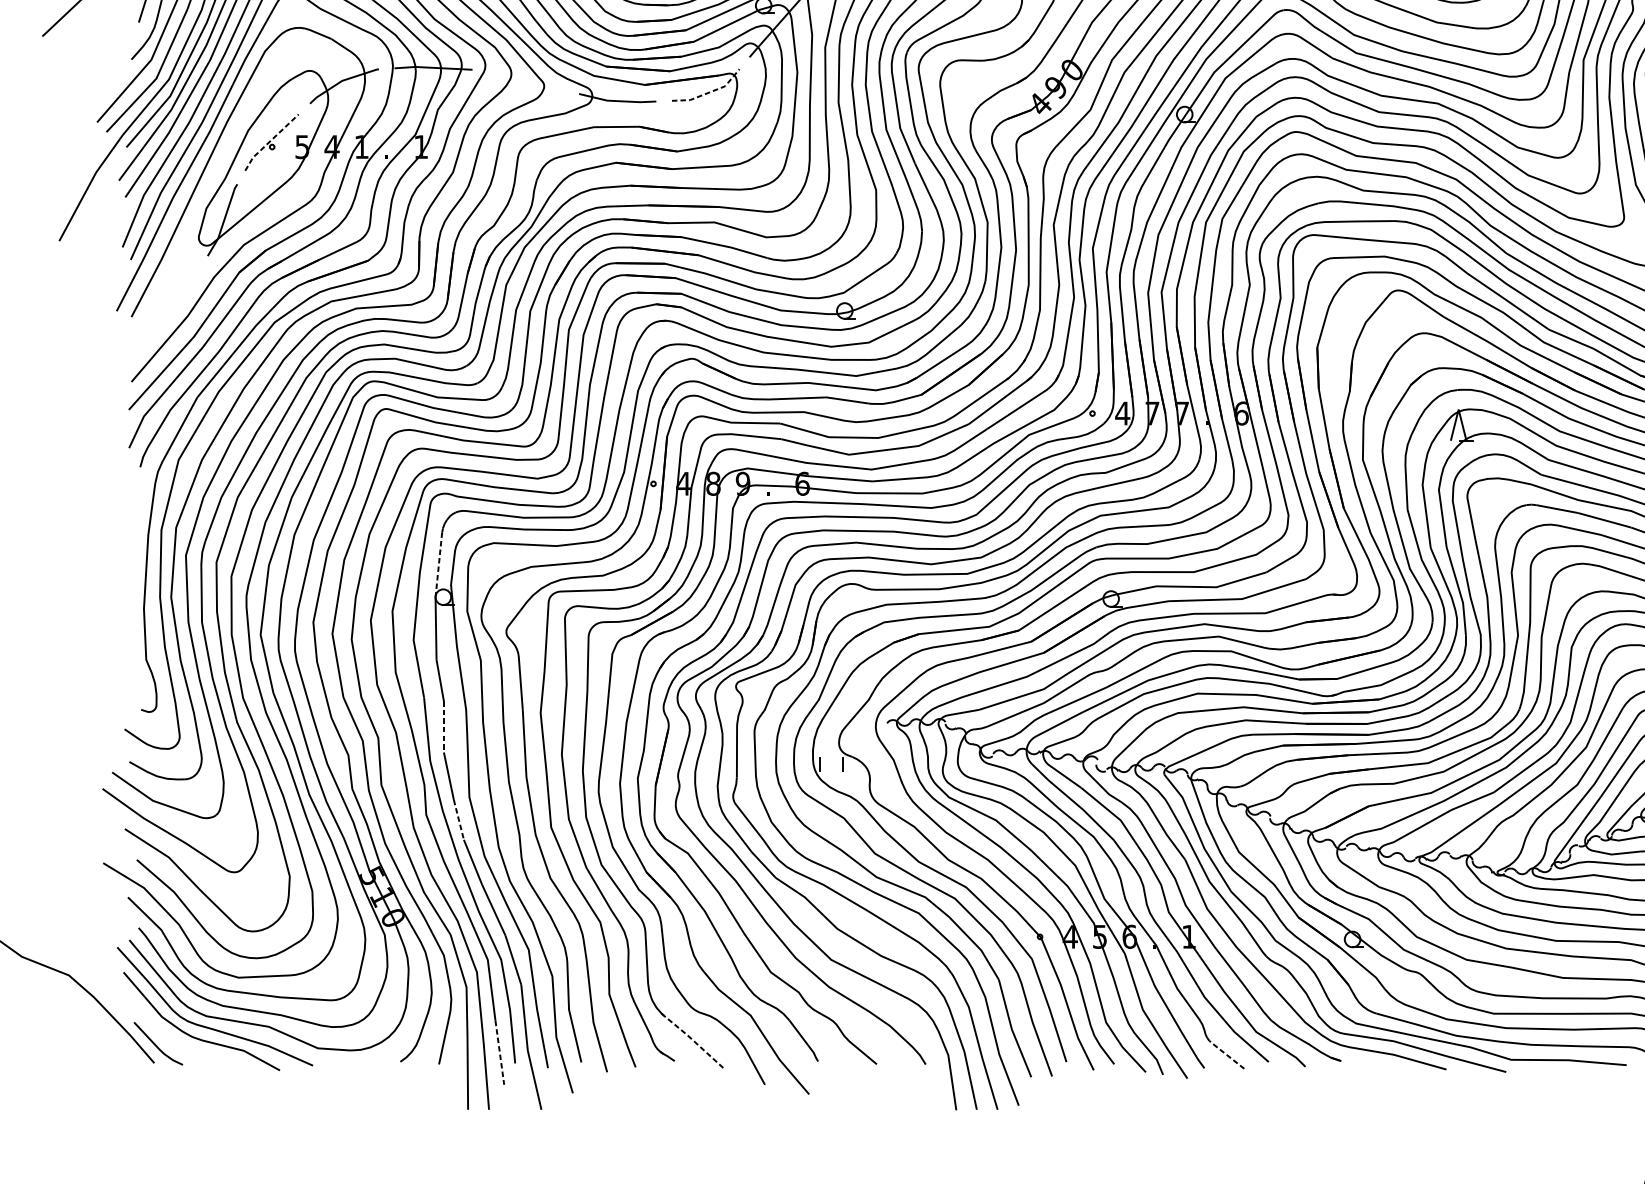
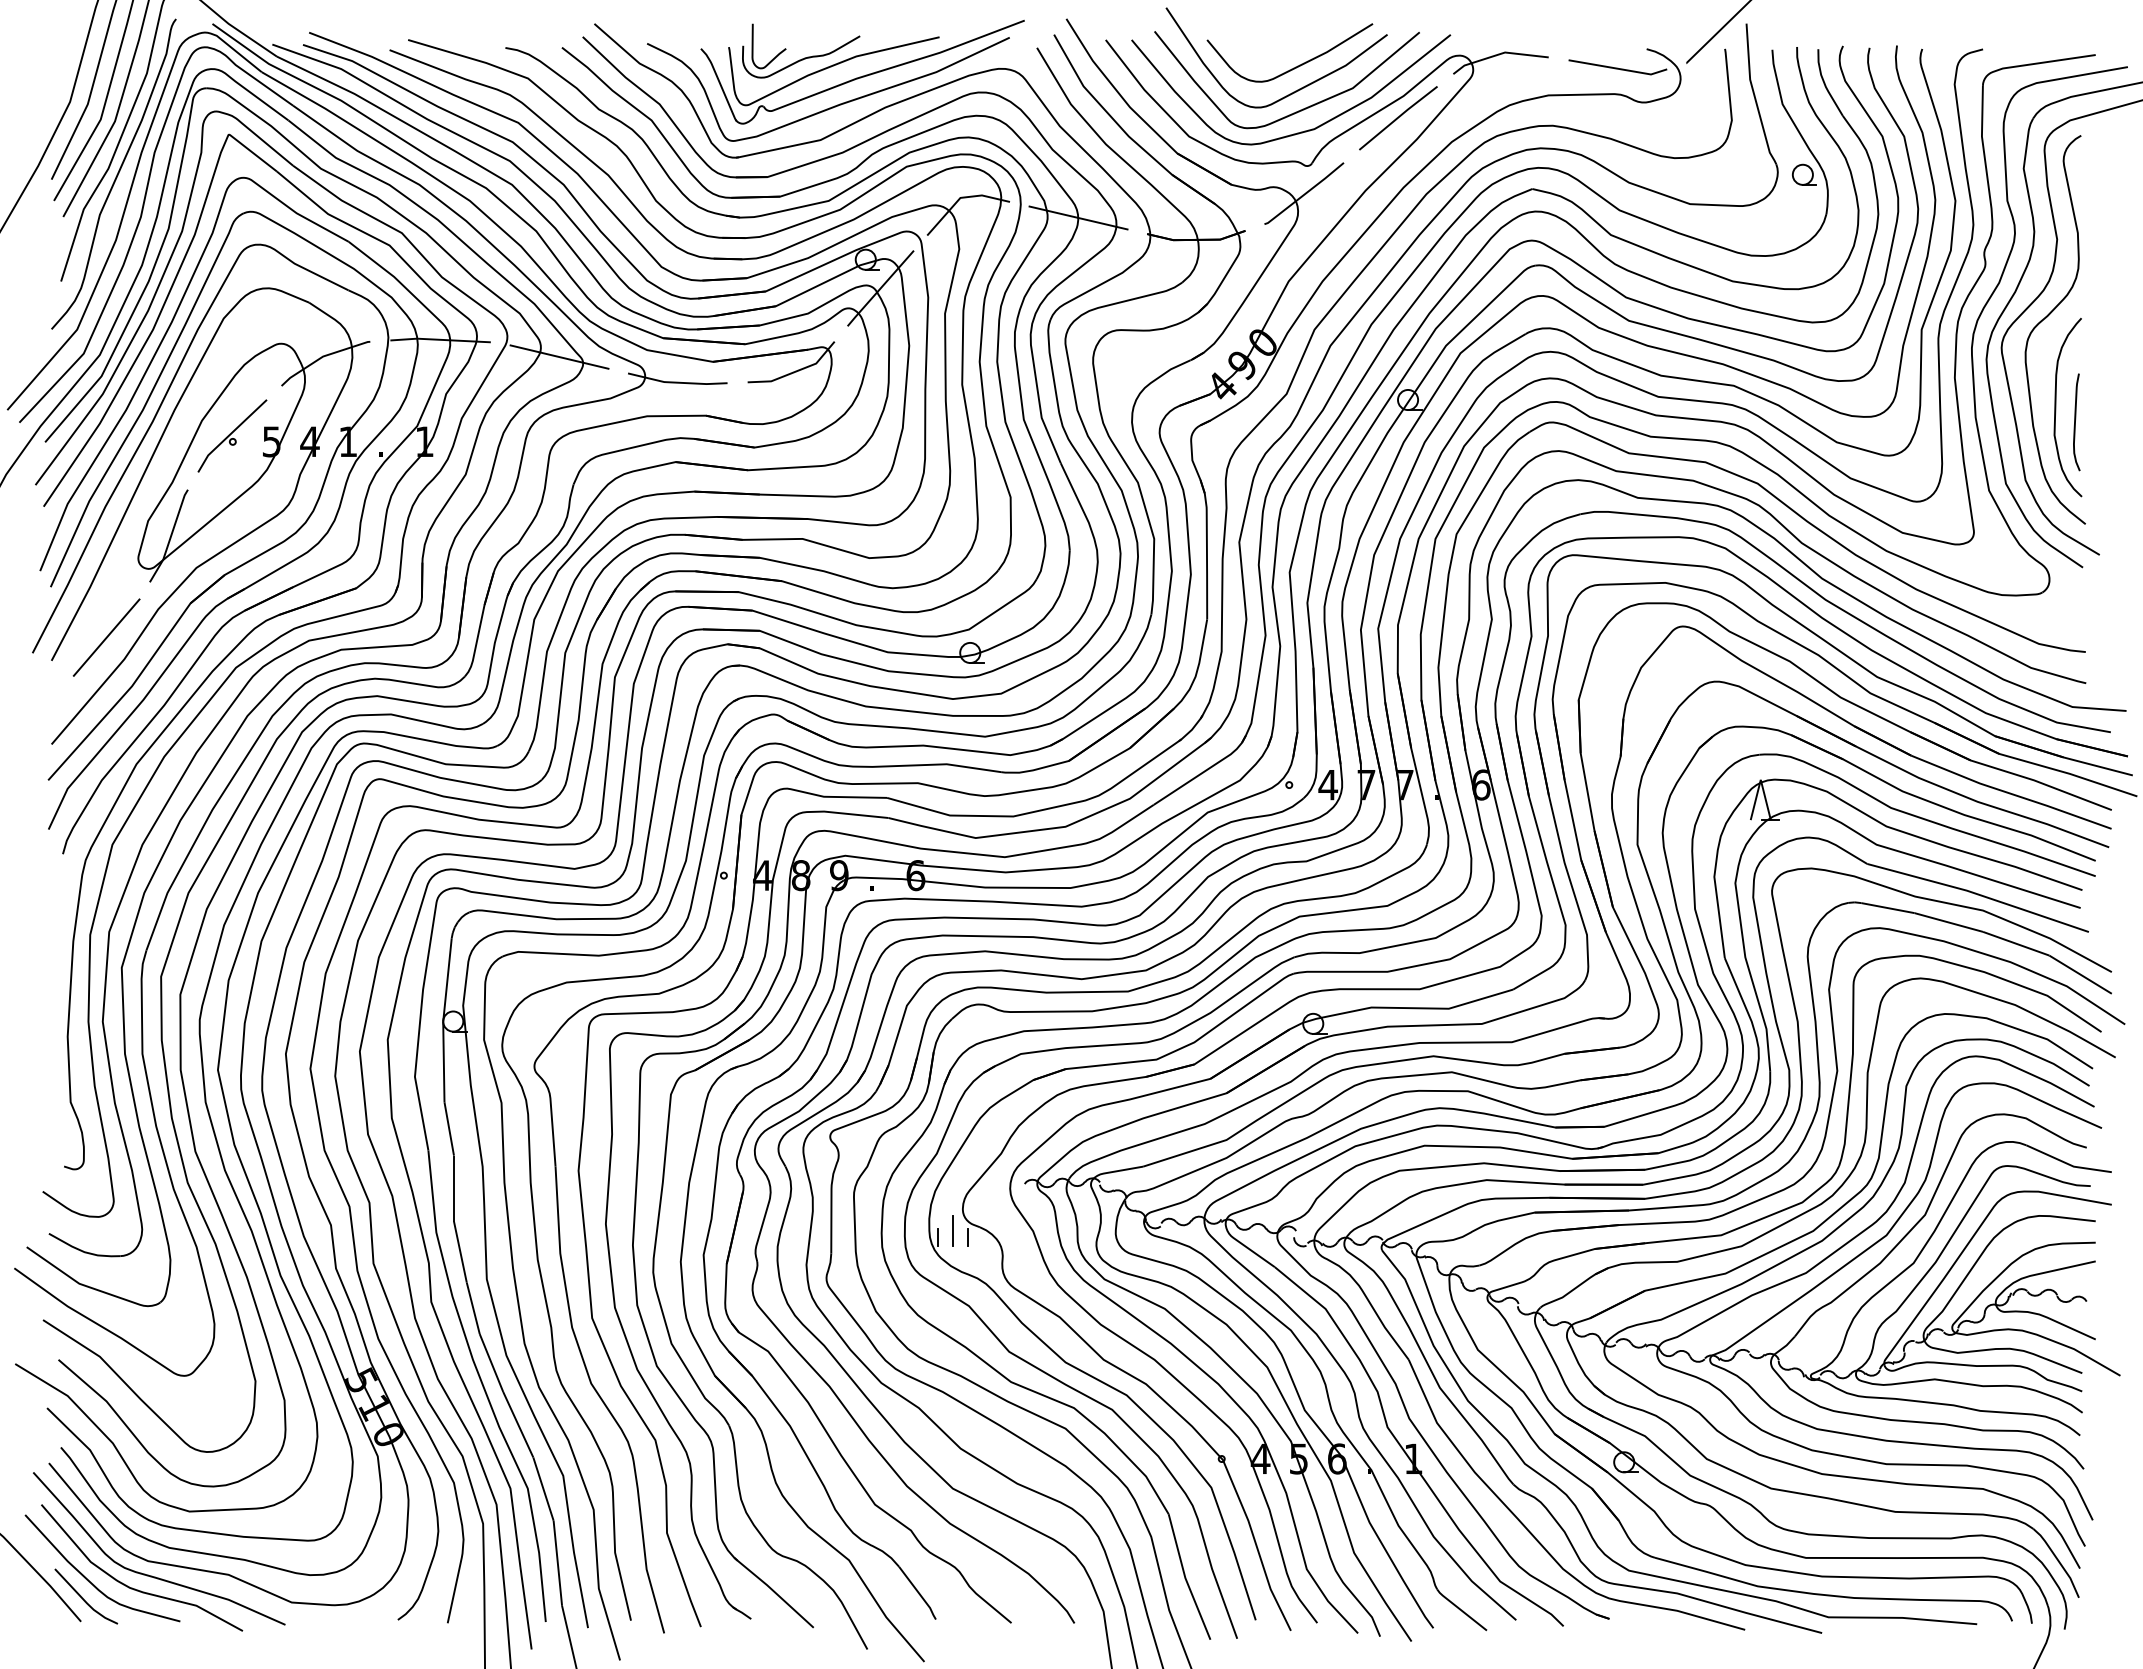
line: (525, 80) -> (559, 356), added
line: (709, 92) -> (796, 371), dashed -> solid
line: (270, 141) -> (230, 434), dashed -> solid
line: (174, 298) -> (106, 637), added
line: (438, 565) -> (447, 980), dashed -> solid
line: (443, 726) -> (453, 1188), dashed -> solid
line: (831, 759) -> (952, 1230), added
line: (459, 820) -> (473, 1308), dashed -> solid
curve: (164, 1033) -> (93, 1583), added
line: (692, 1039) -> (773, 1591), dashed -> solid
line: (500, 1052) -> (526, 1608), dashed -> solid
line: (1225, 1053) -> (1460, 1609), dashed -> solid

